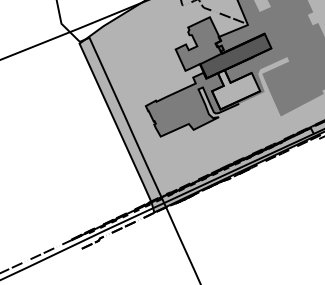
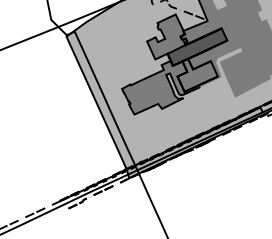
fill: (236, 89) -> (198, 75), added

